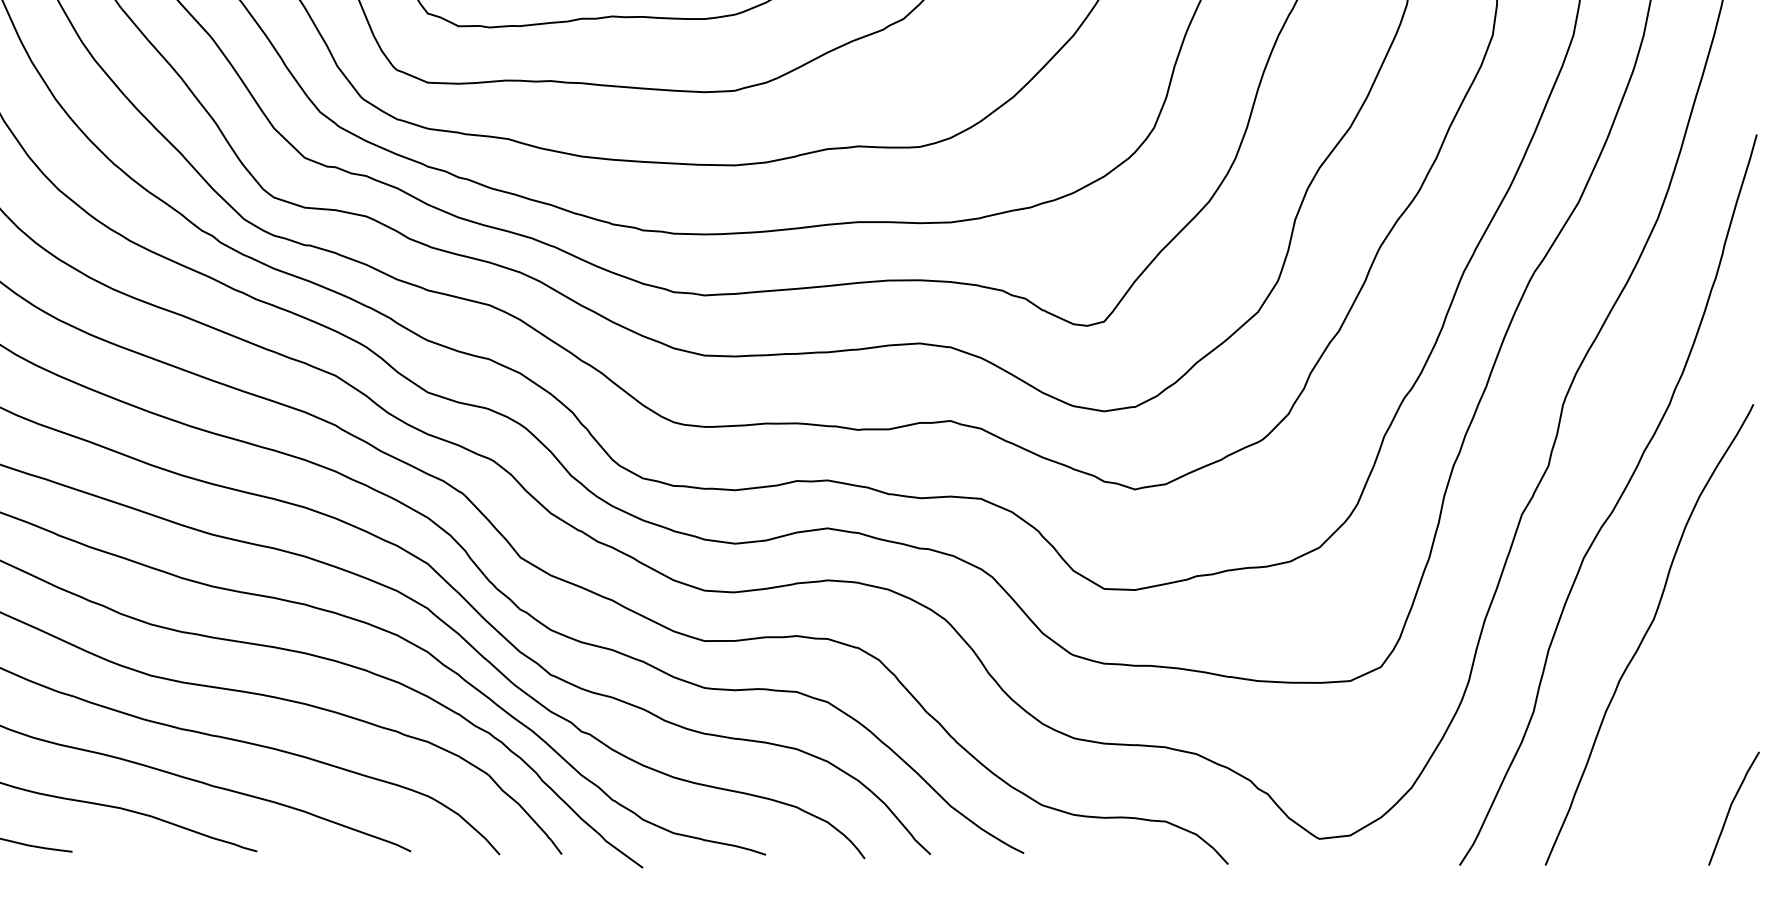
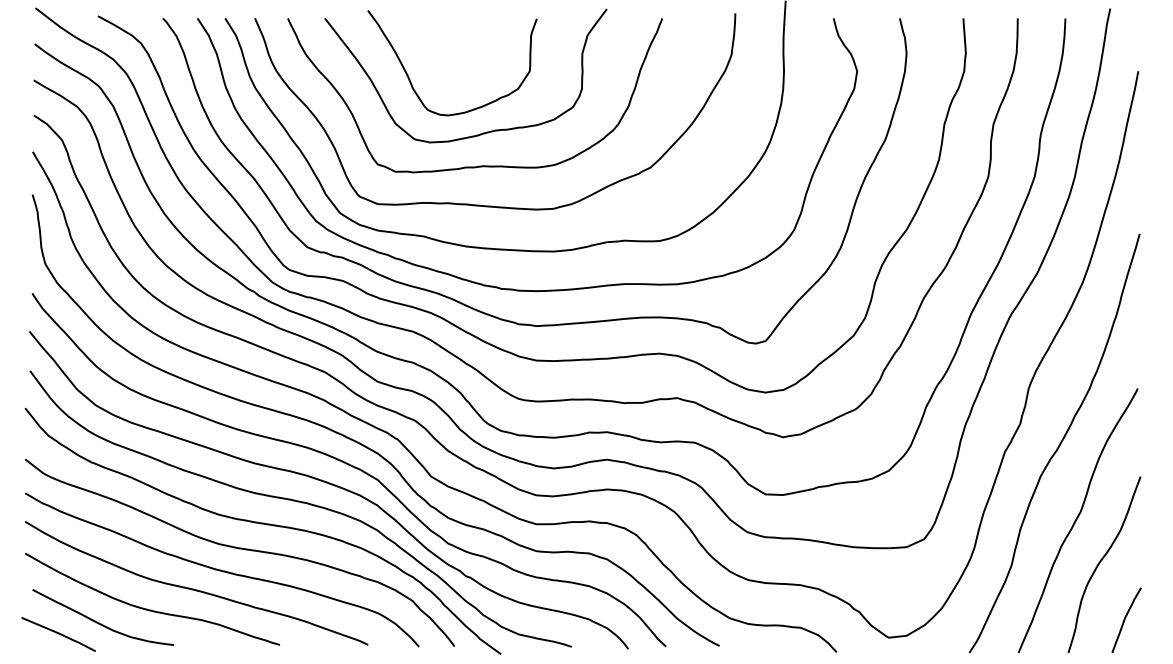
curve: (1688, 709) -> (1100, 563), added

